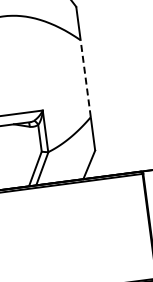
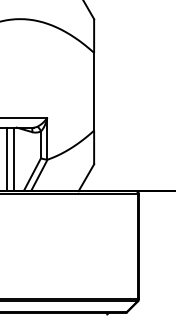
line: (86, 78) -> (94, 91), dashed -> solid
line: (14, 156) -> (13, 159), added
line: (8, 157) -> (7, 159), added

